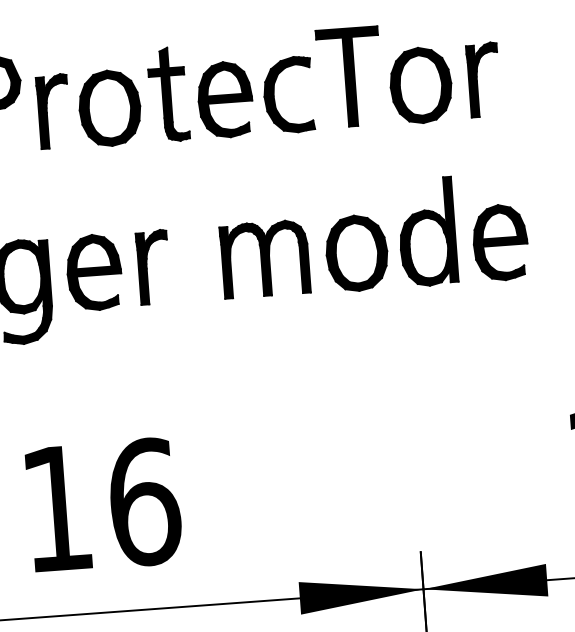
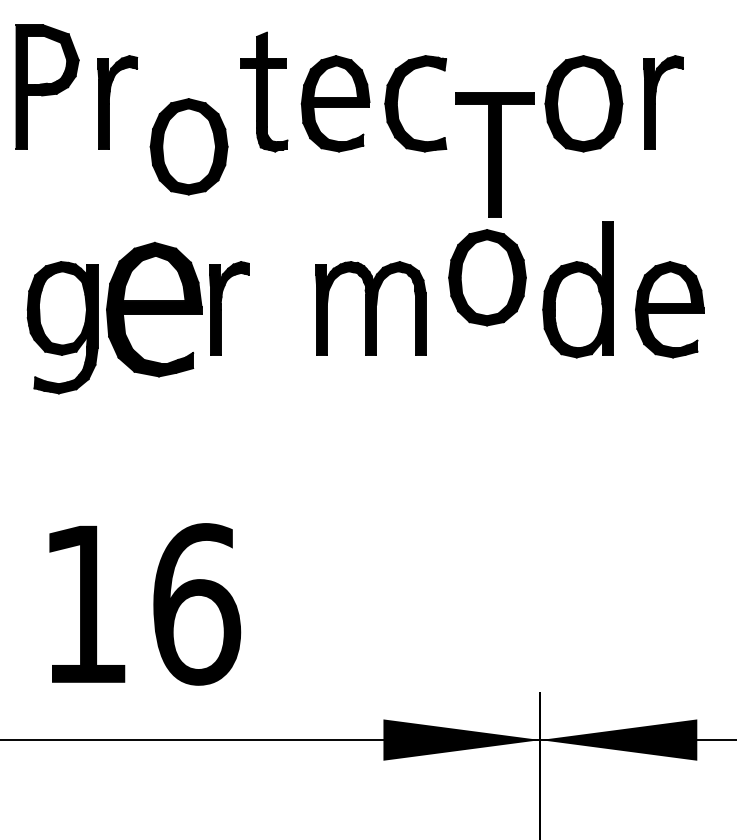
part: (349, 76) -> (494, 154), moved
part: (109, 108) -> (188, 146), moved
part: (356, 253) -> (487, 277), moved
part: (93, 272) -> (153, 309), size x1.4

